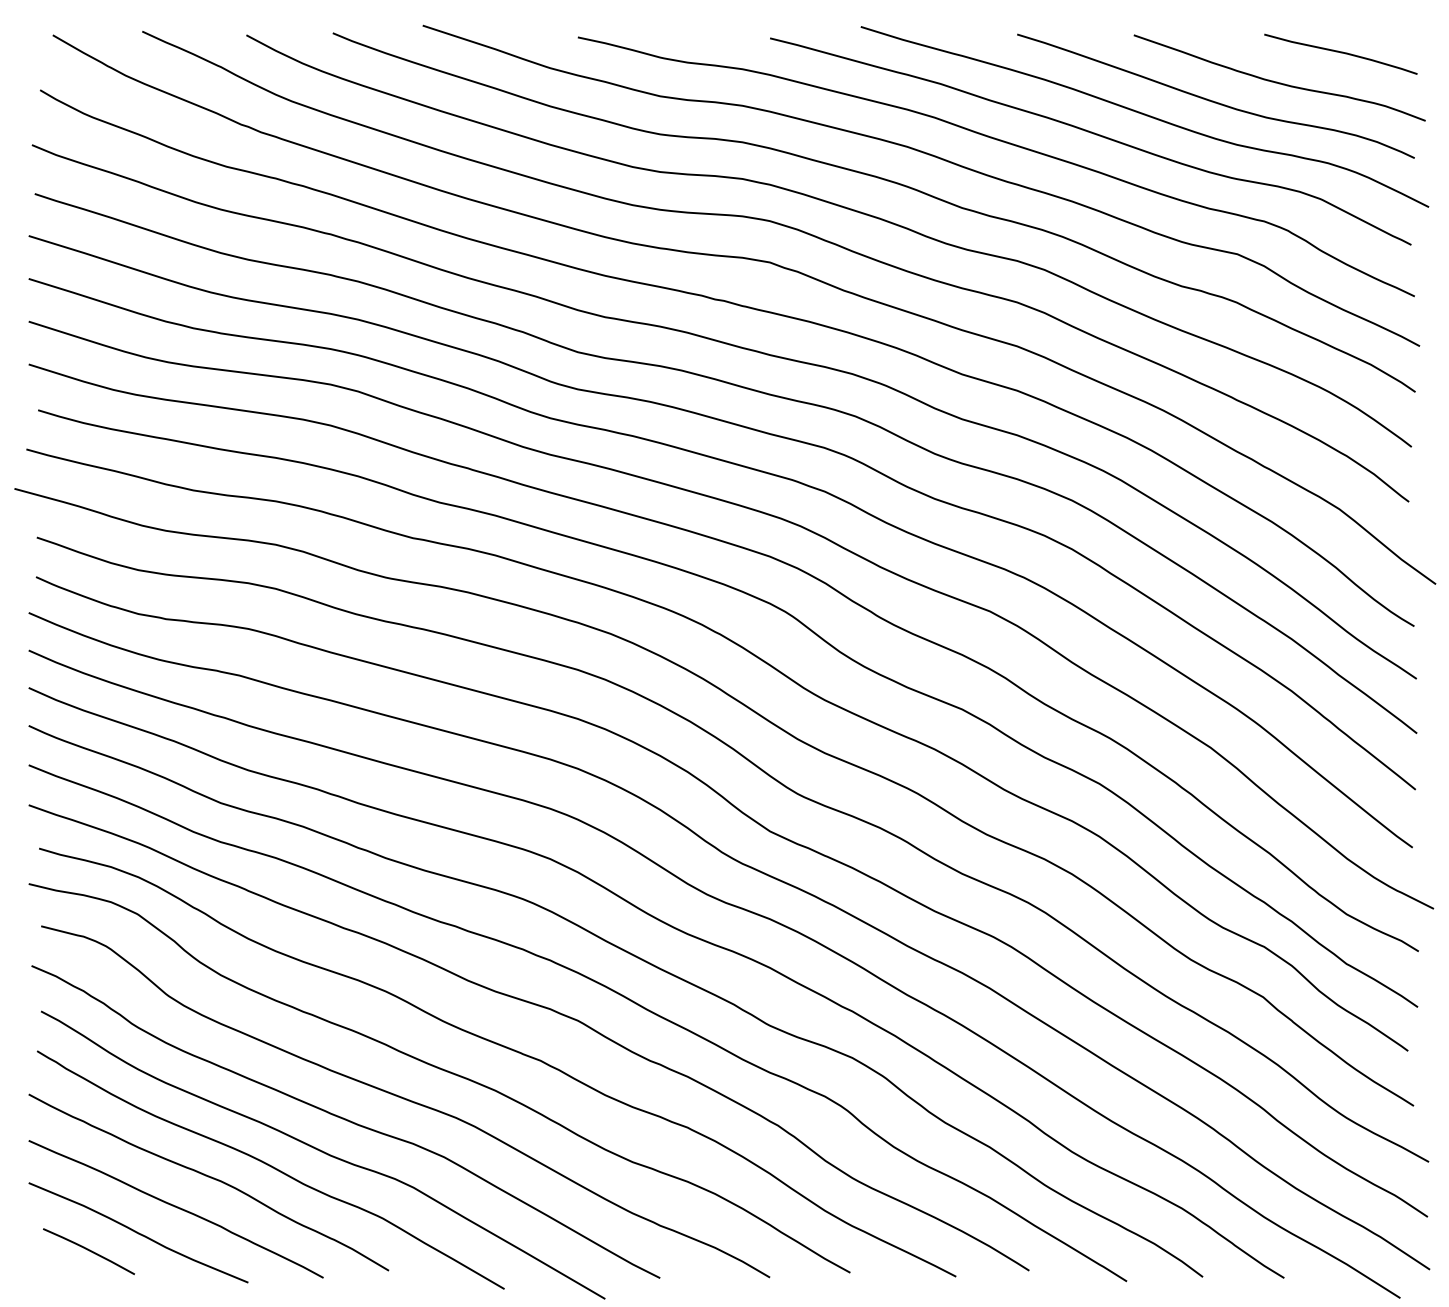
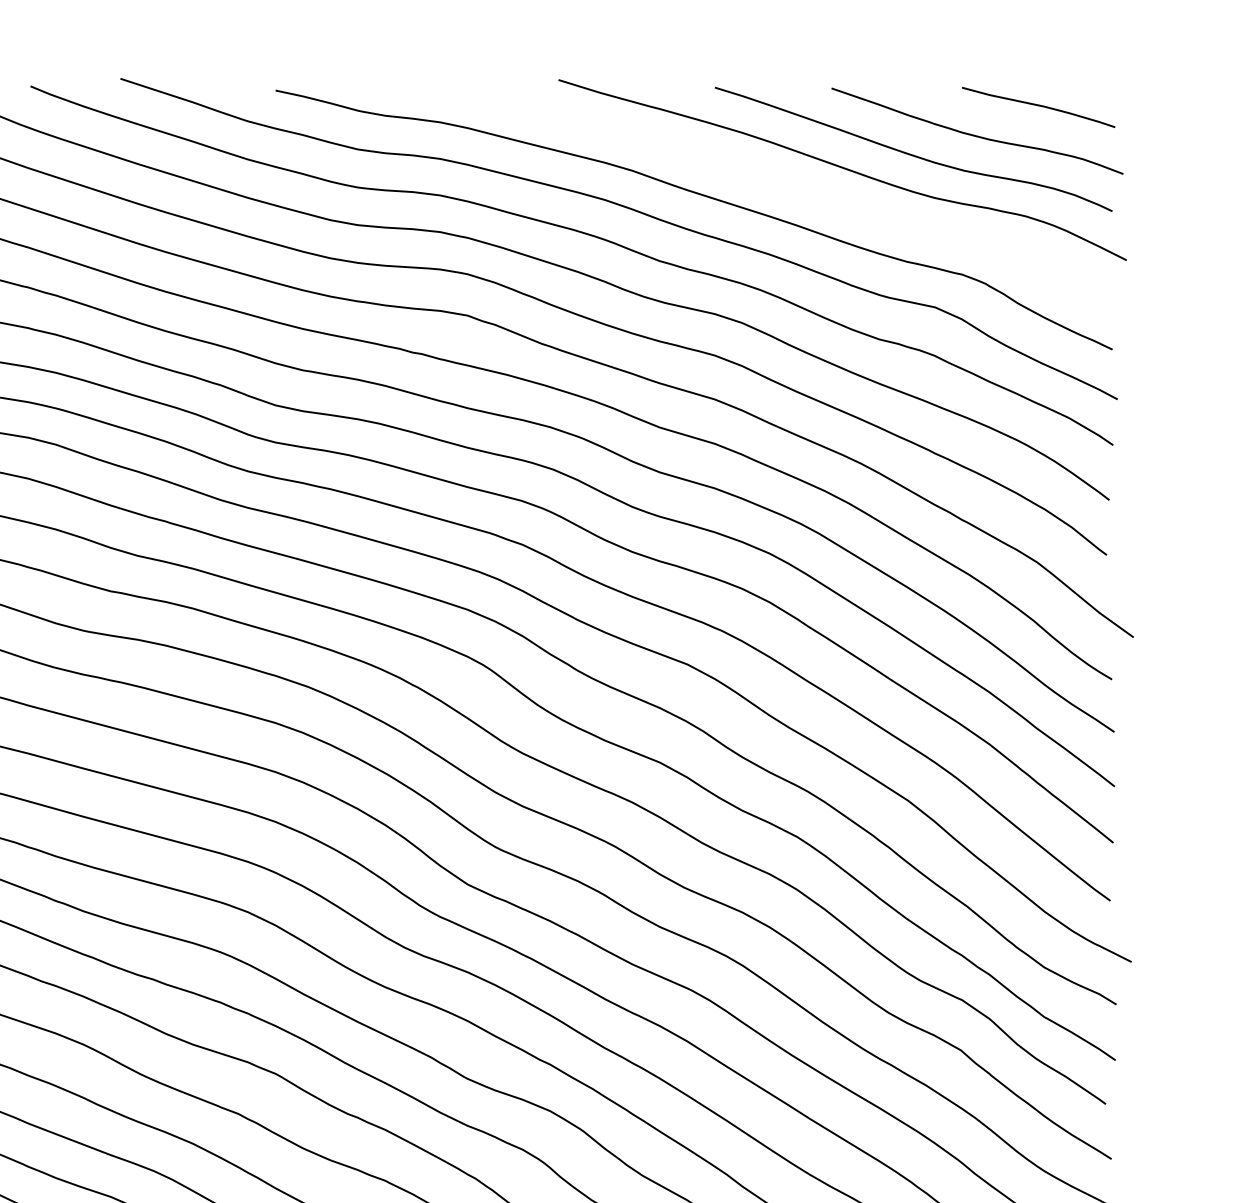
curve: (1093, 134) -> (791, 187), removed

